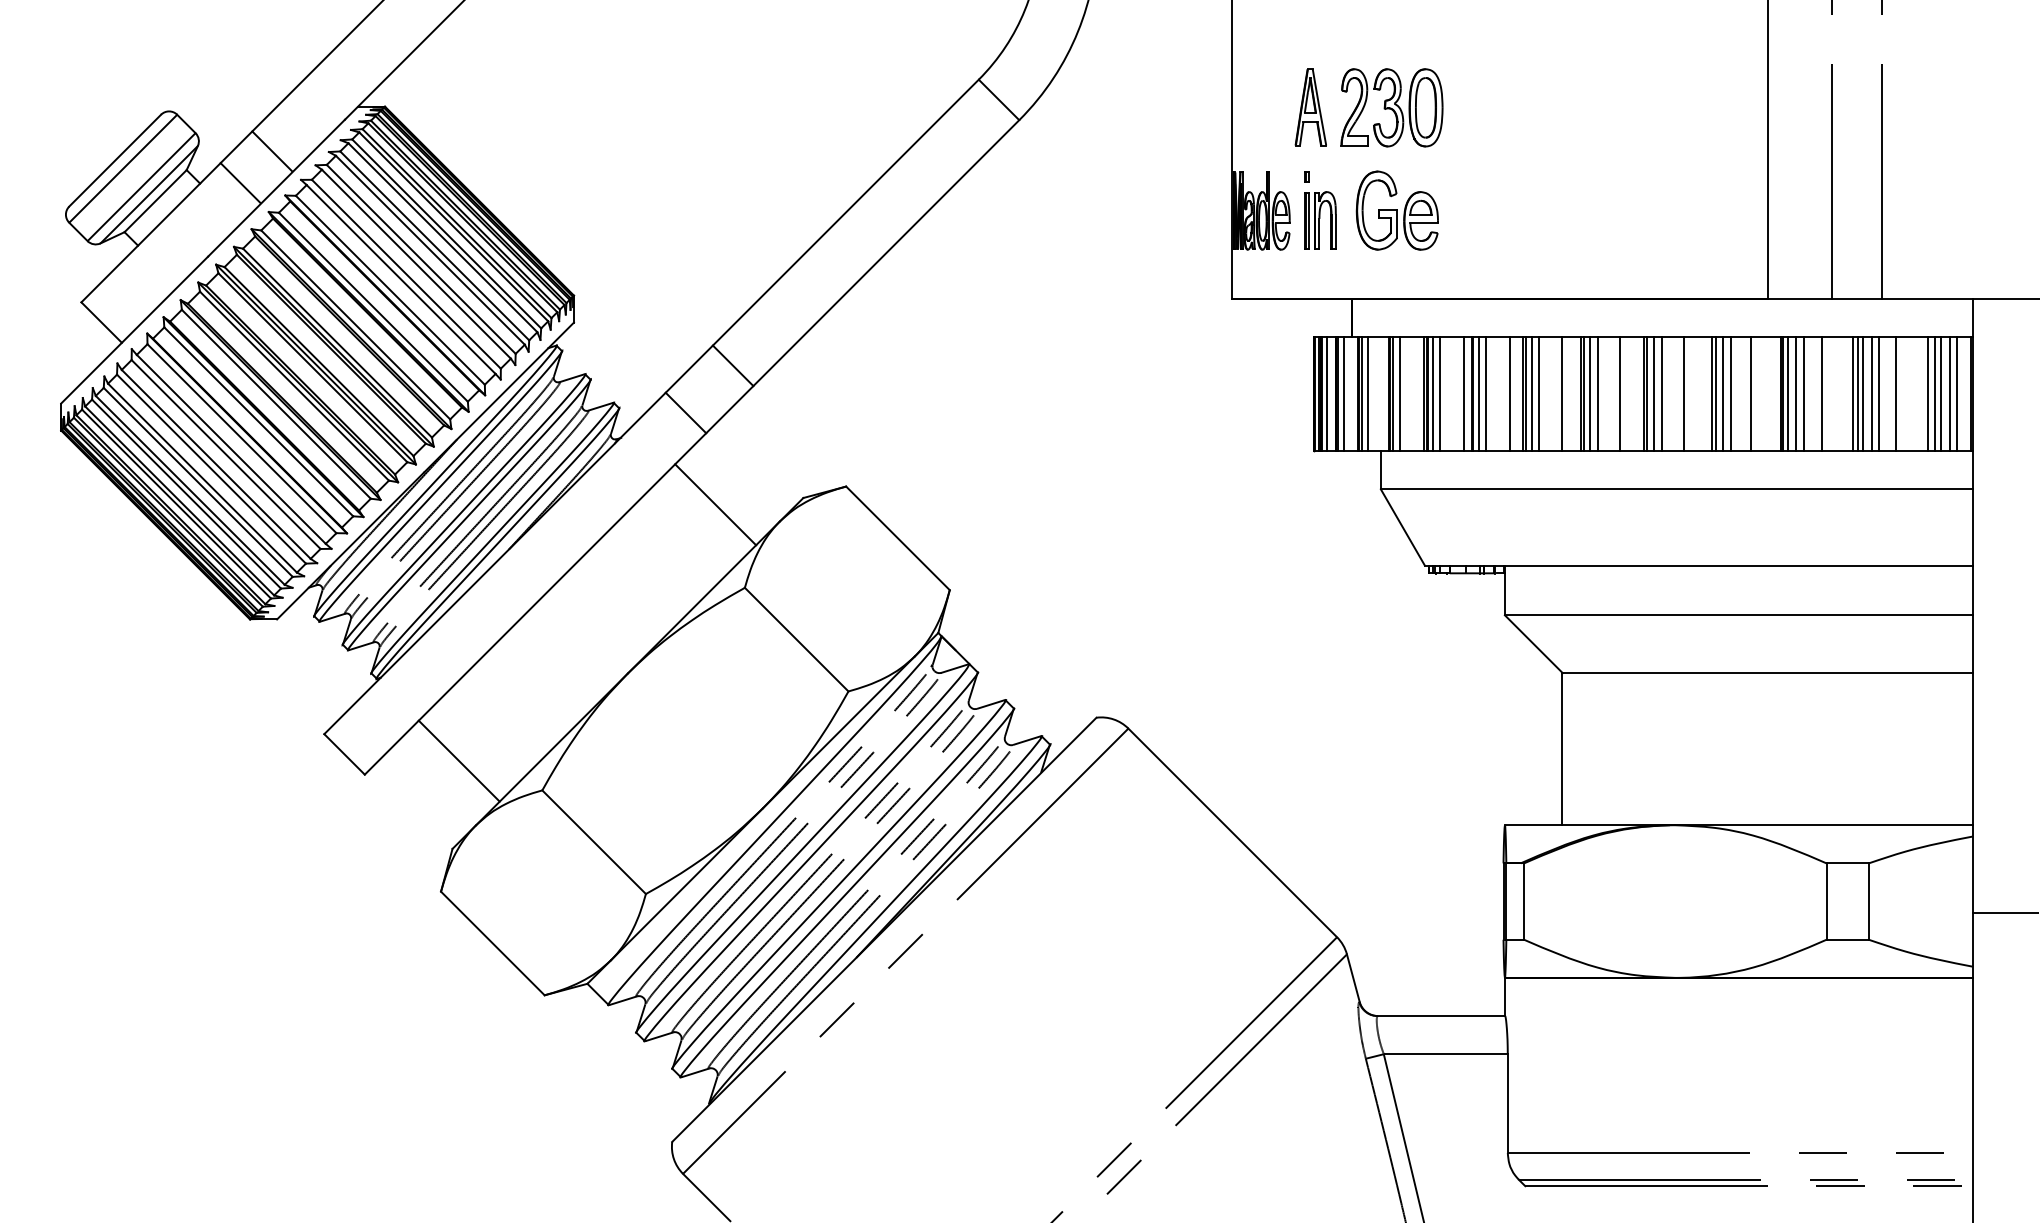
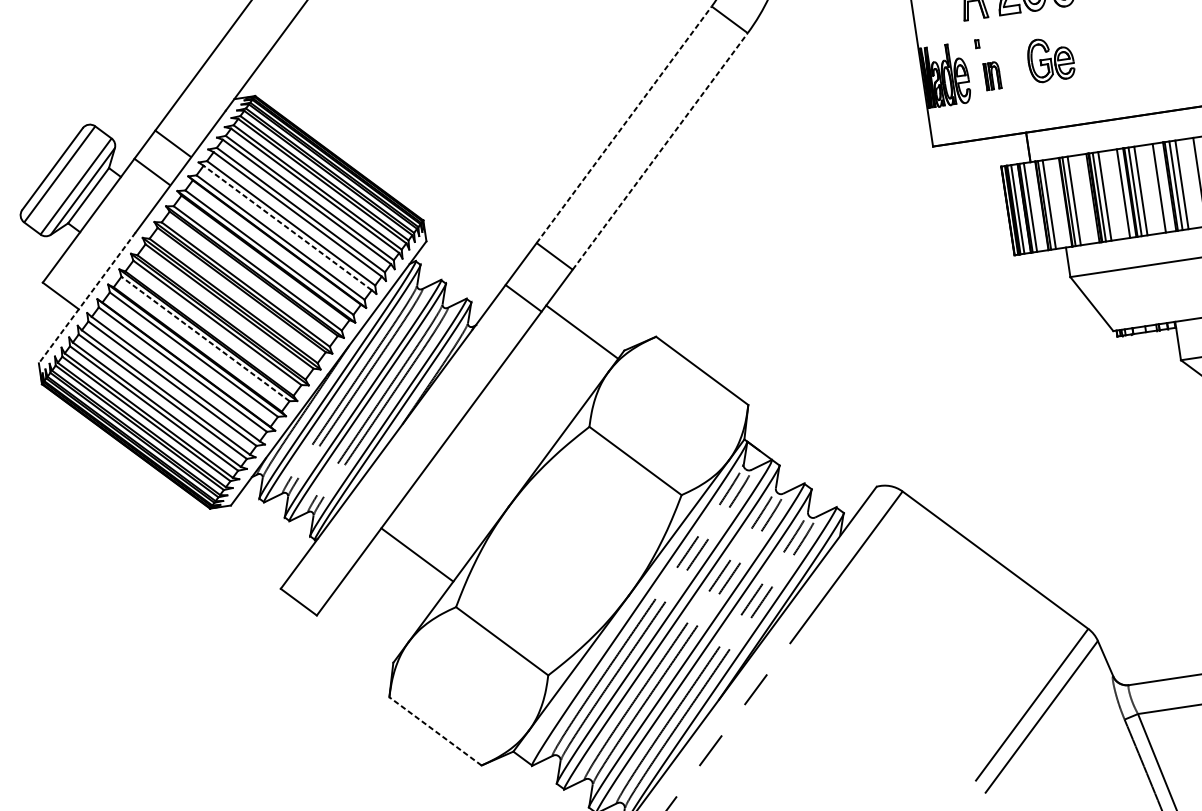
part: (1396, 210) -> (1050, 59), size x0.7
line: (846, 212) -> (624, 124), solid -> dashed
part: (1320, 220) -> (992, 75), size x0.6
line: (886, 252) -> (660, 150), solid -> dashed
line: (401, 279) -> (287, 227), solid -> dashed
line: (134, 330) -> (87, 298), solid -> dashed
line: (276, 404) -> (205, 339), solid -> dashed
line: (715, 504) -> (582, 331), moved
line: (458, 760) -> (416, 554), moved
line: (492, 943) -> (435, 731), solid -> dashed

